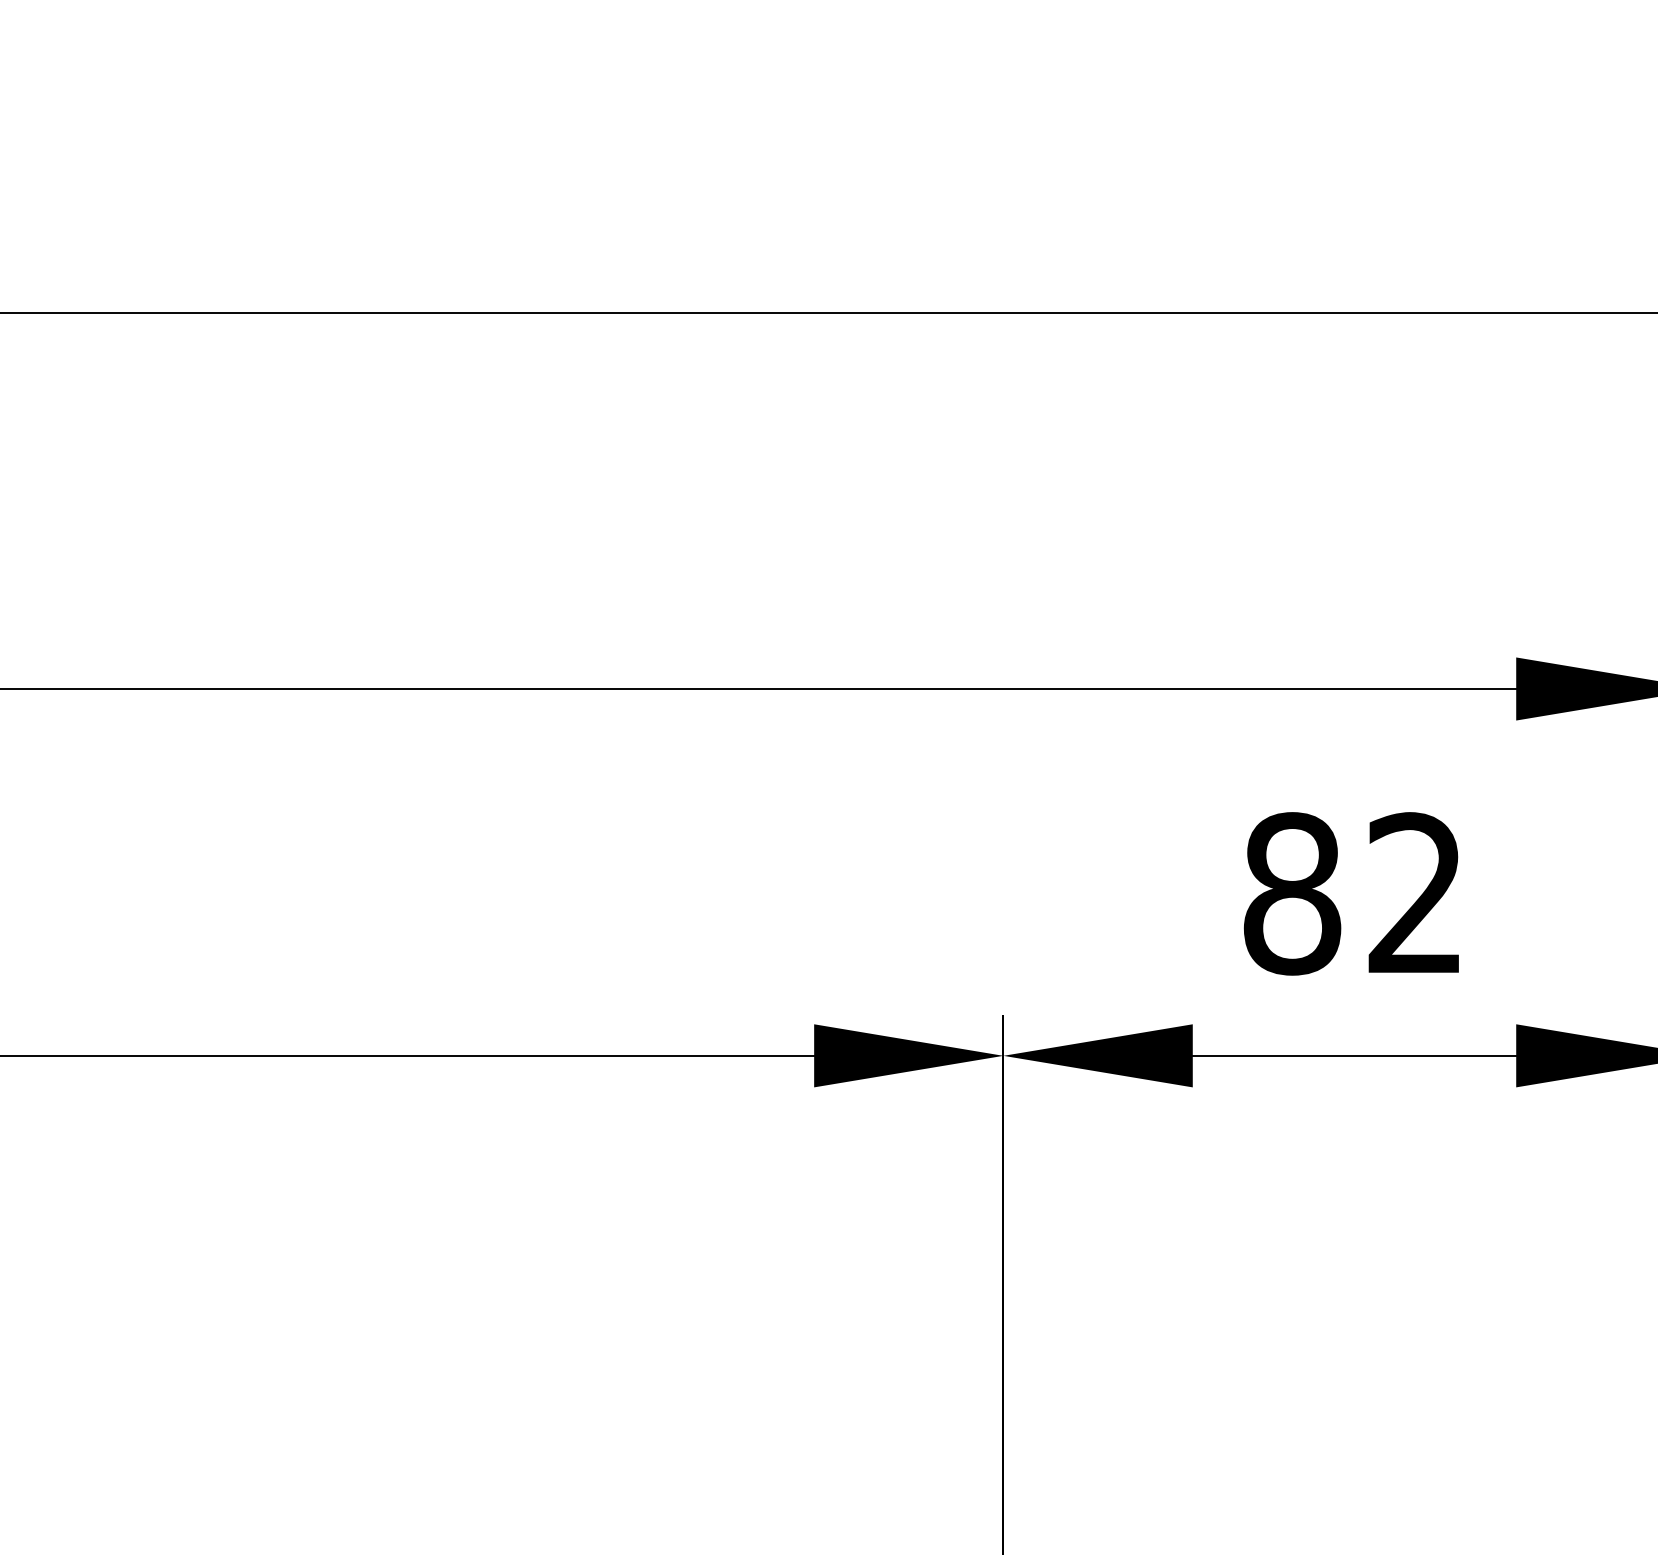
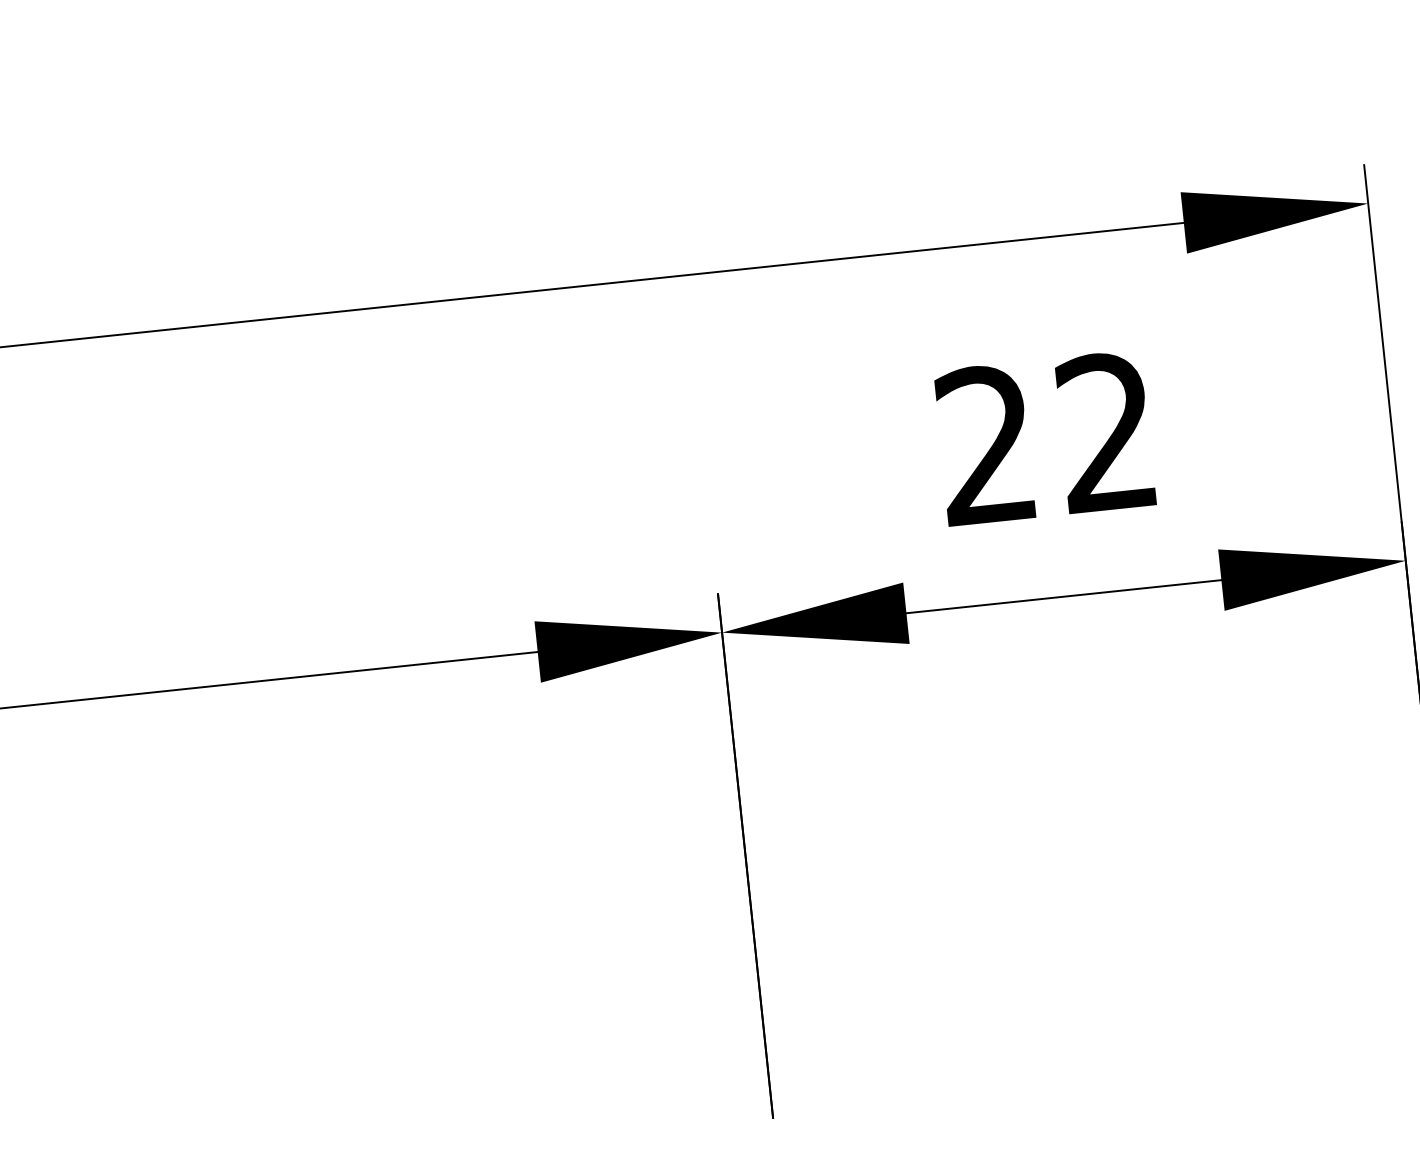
text: (1292, 893) -> (986, 444), 82 -> 22

